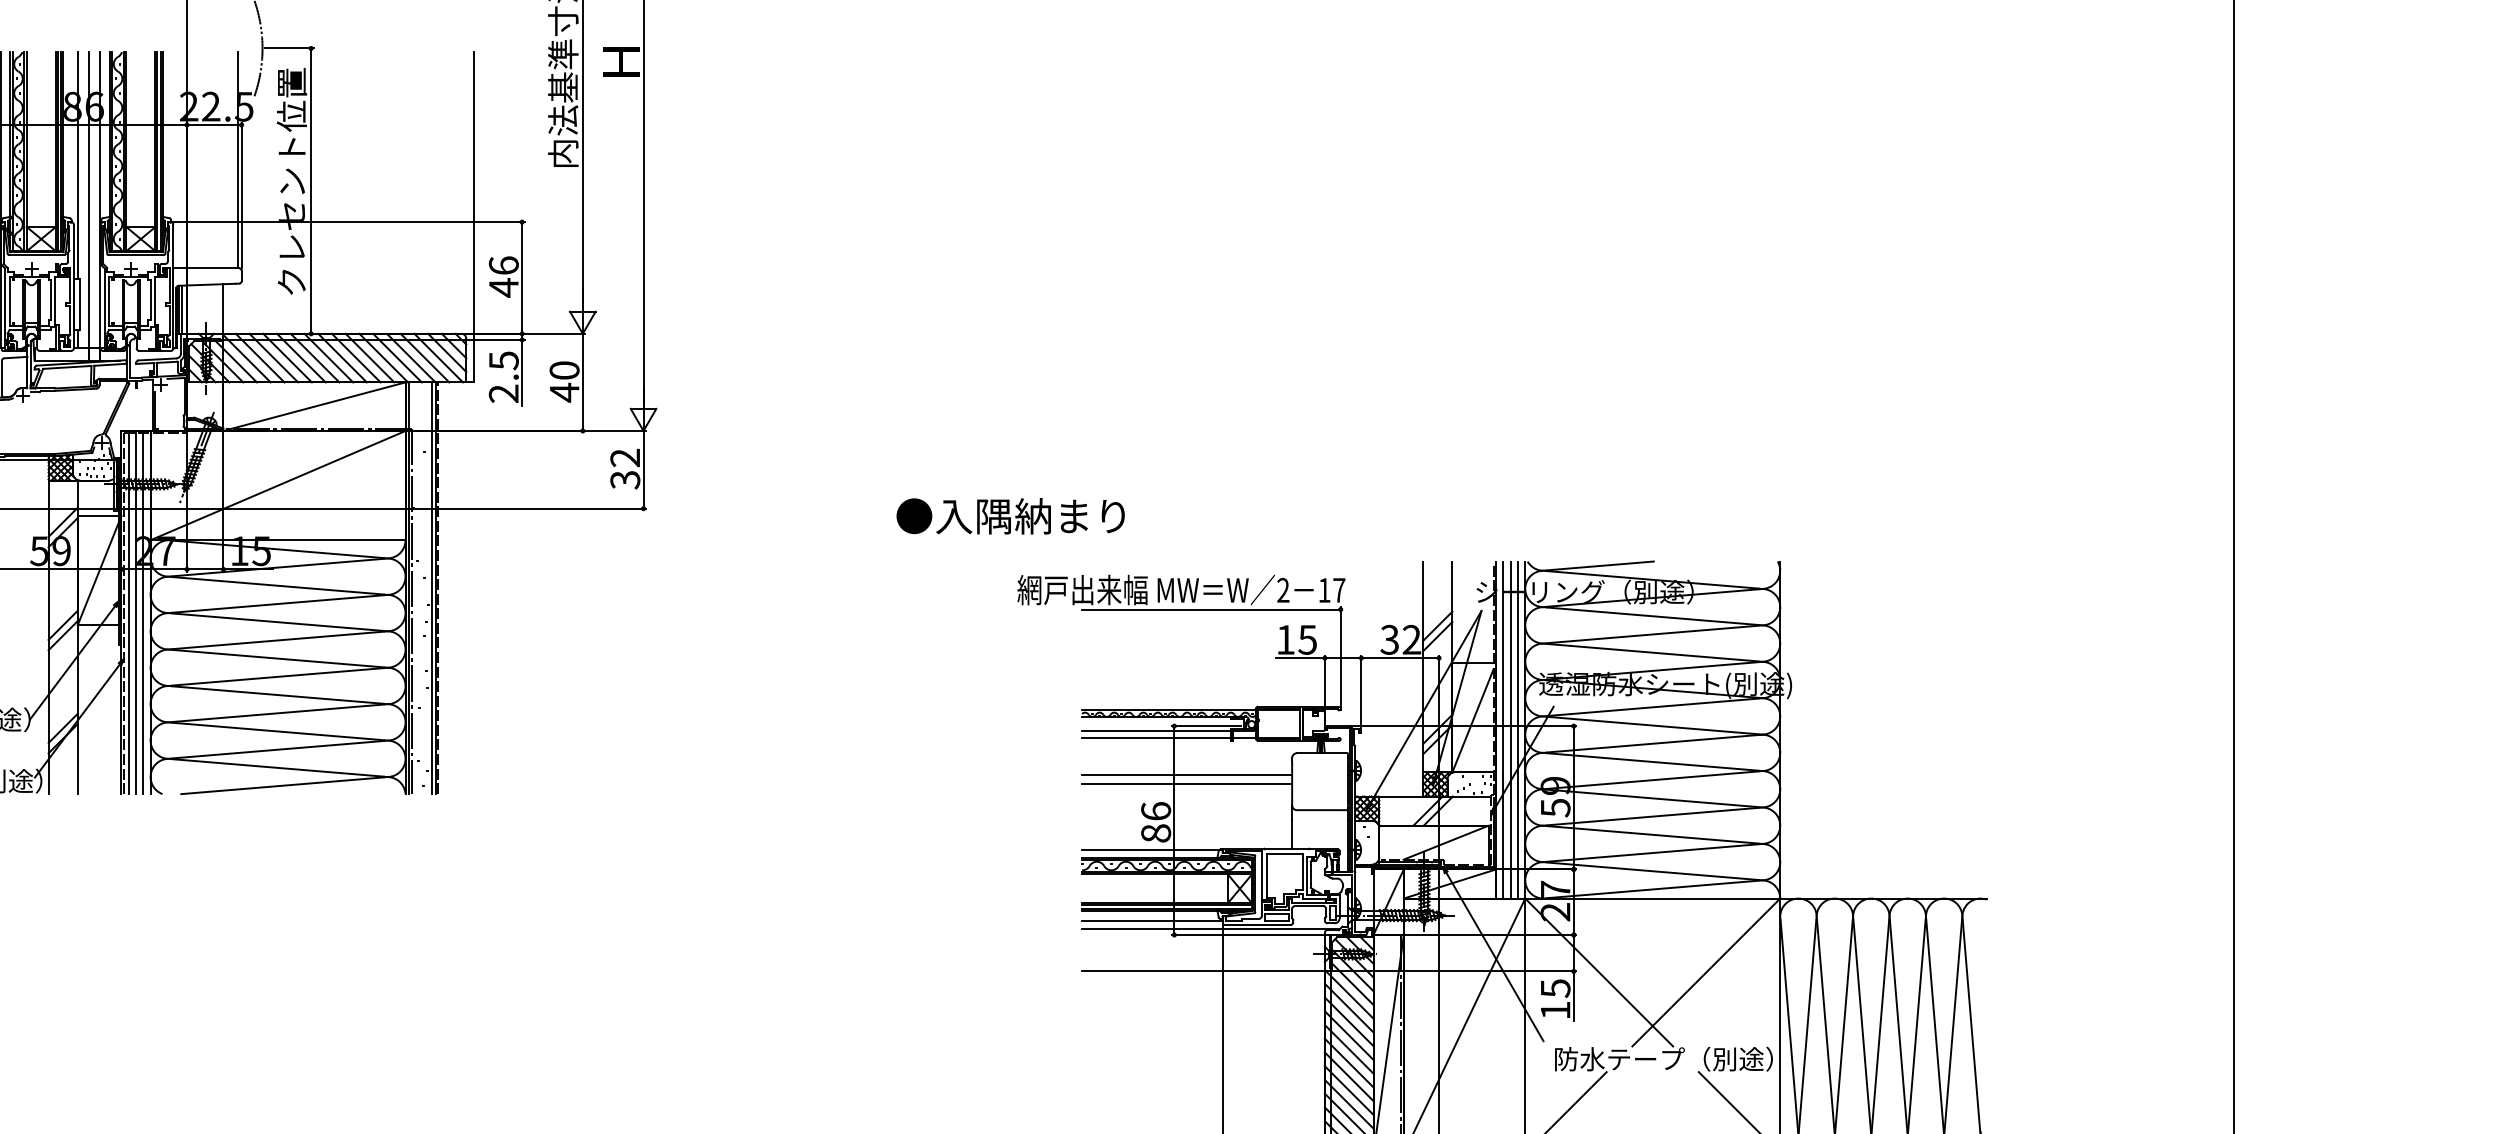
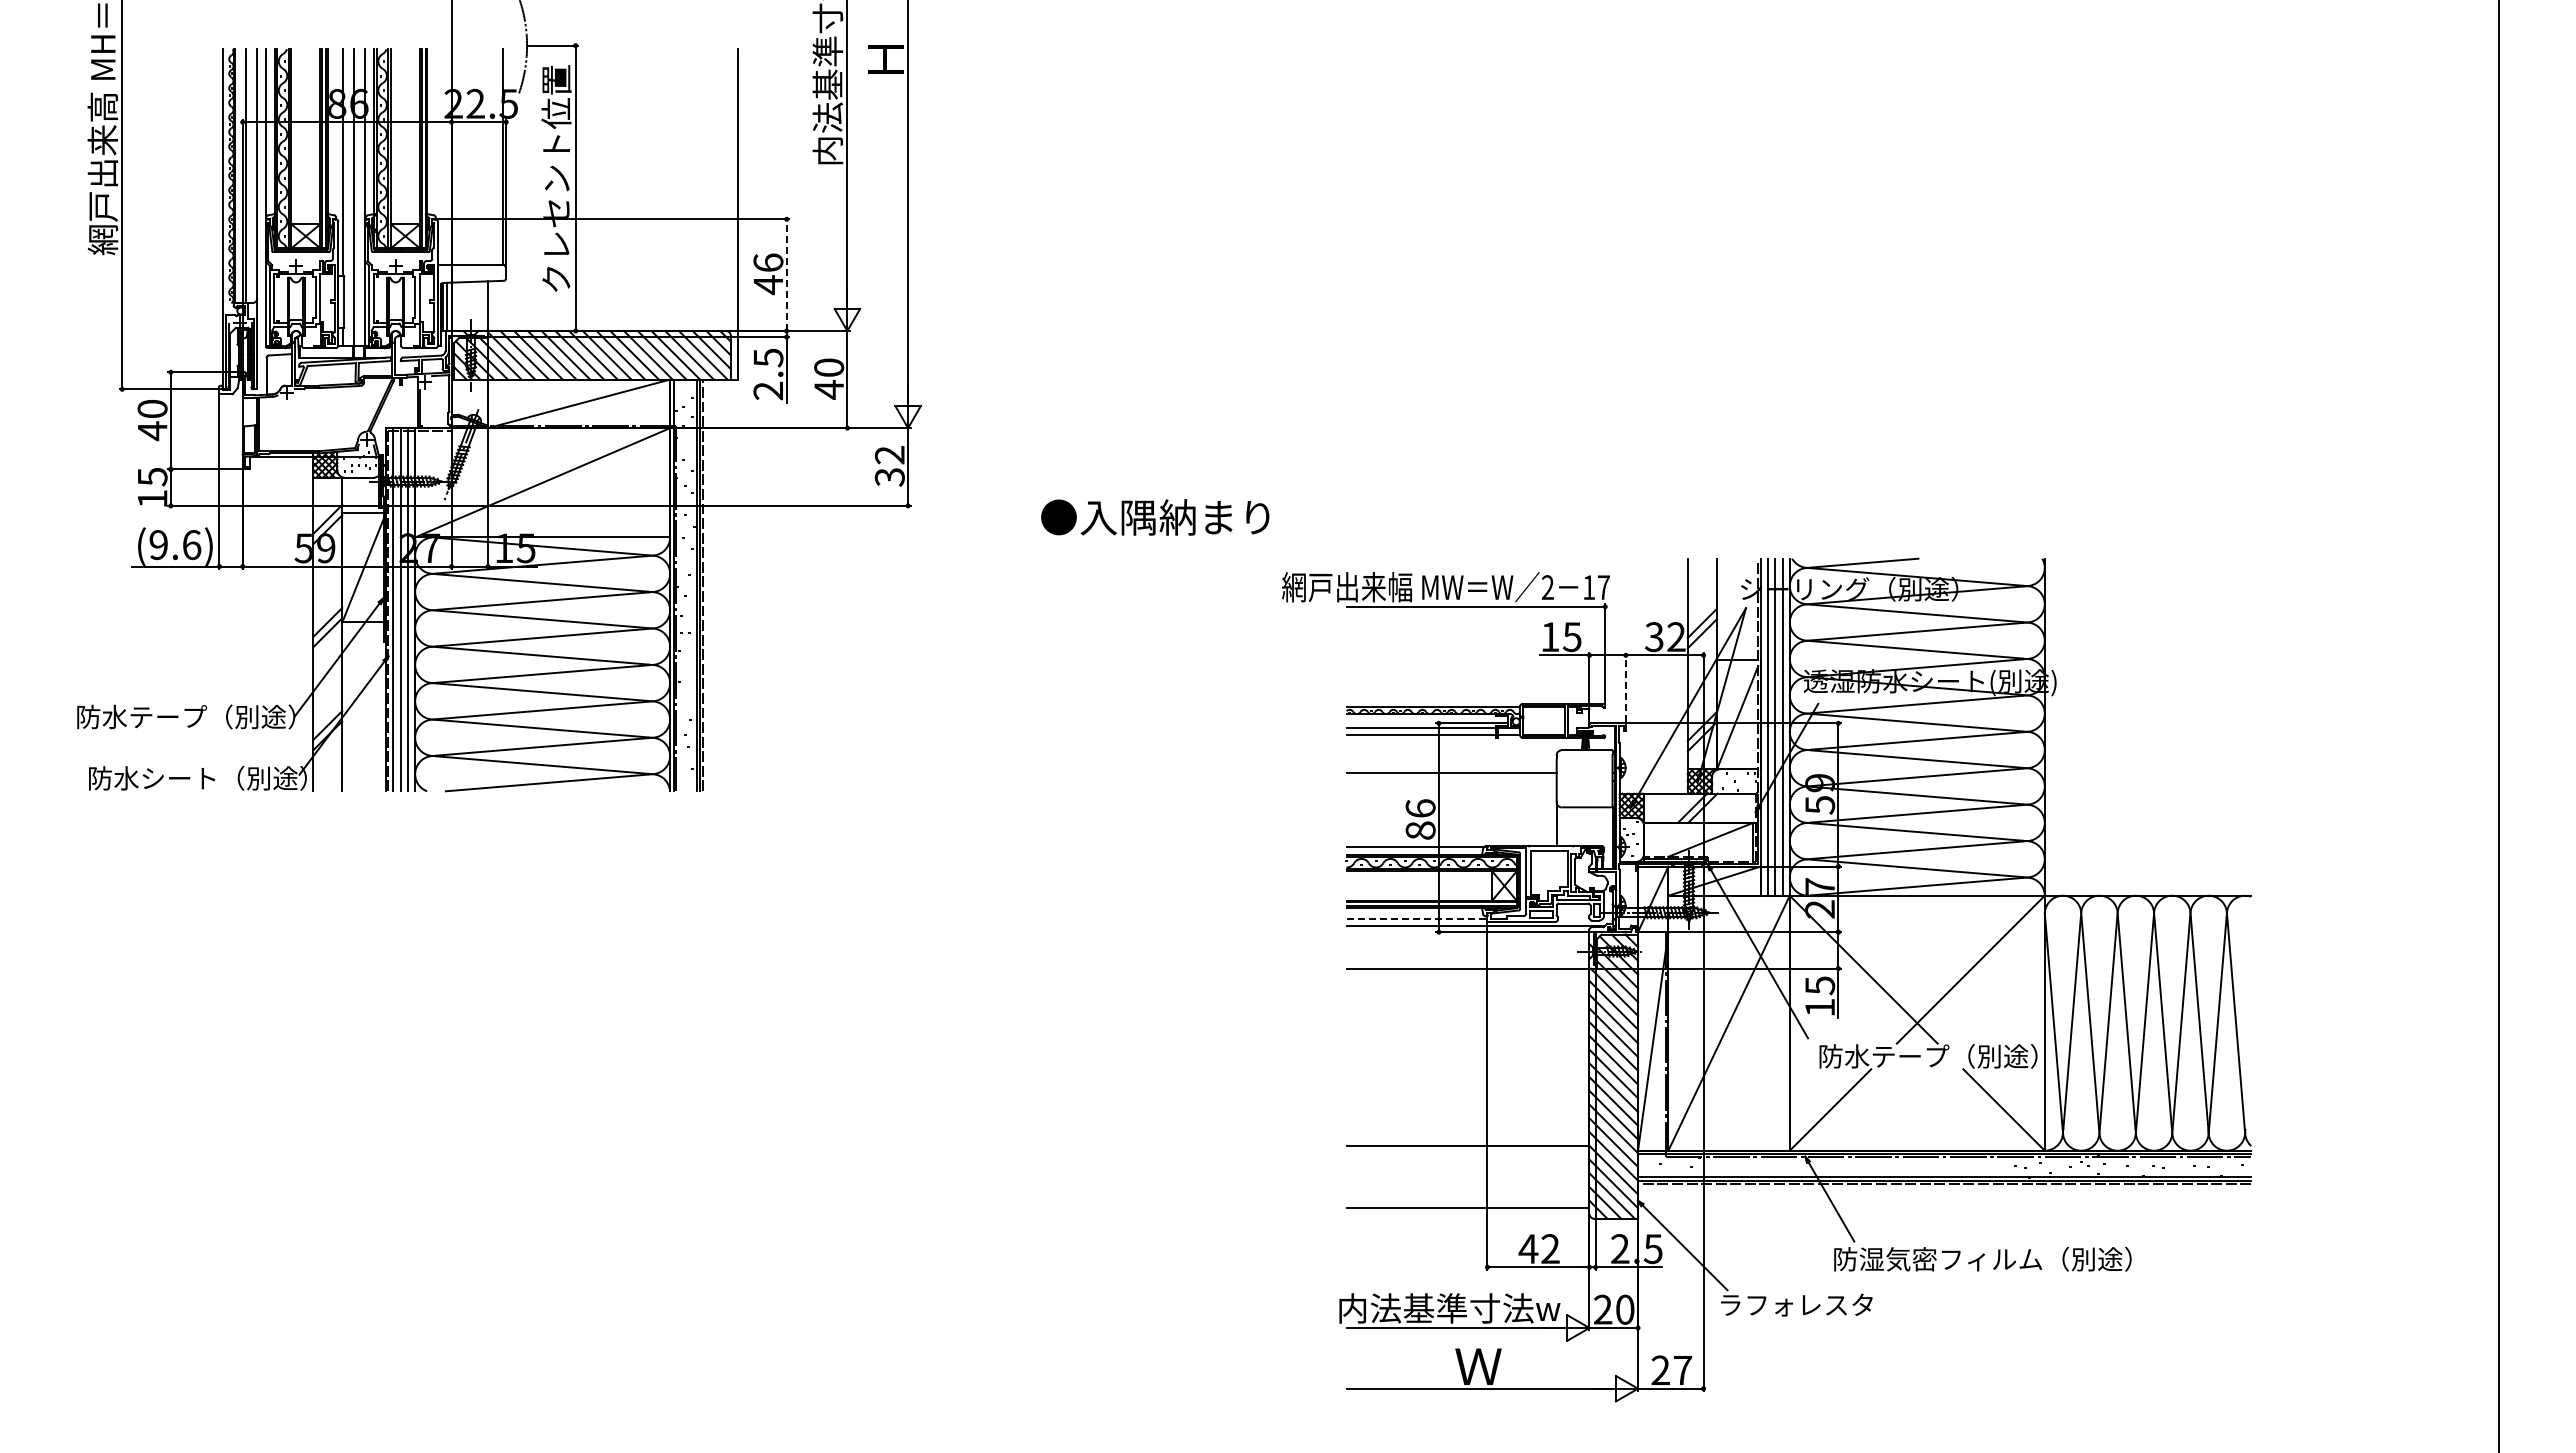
line: (521, 278) -> (786, 275), solid -> dashed
text: (1010, 516) -> (1155, 517), moved
line: (1360, 689) -> (1625, 686), solid -> dashed
line: (1186, 783) -> (1451, 780), removed
line: (1152, 921) -> (1417, 918), solid -> dashed

